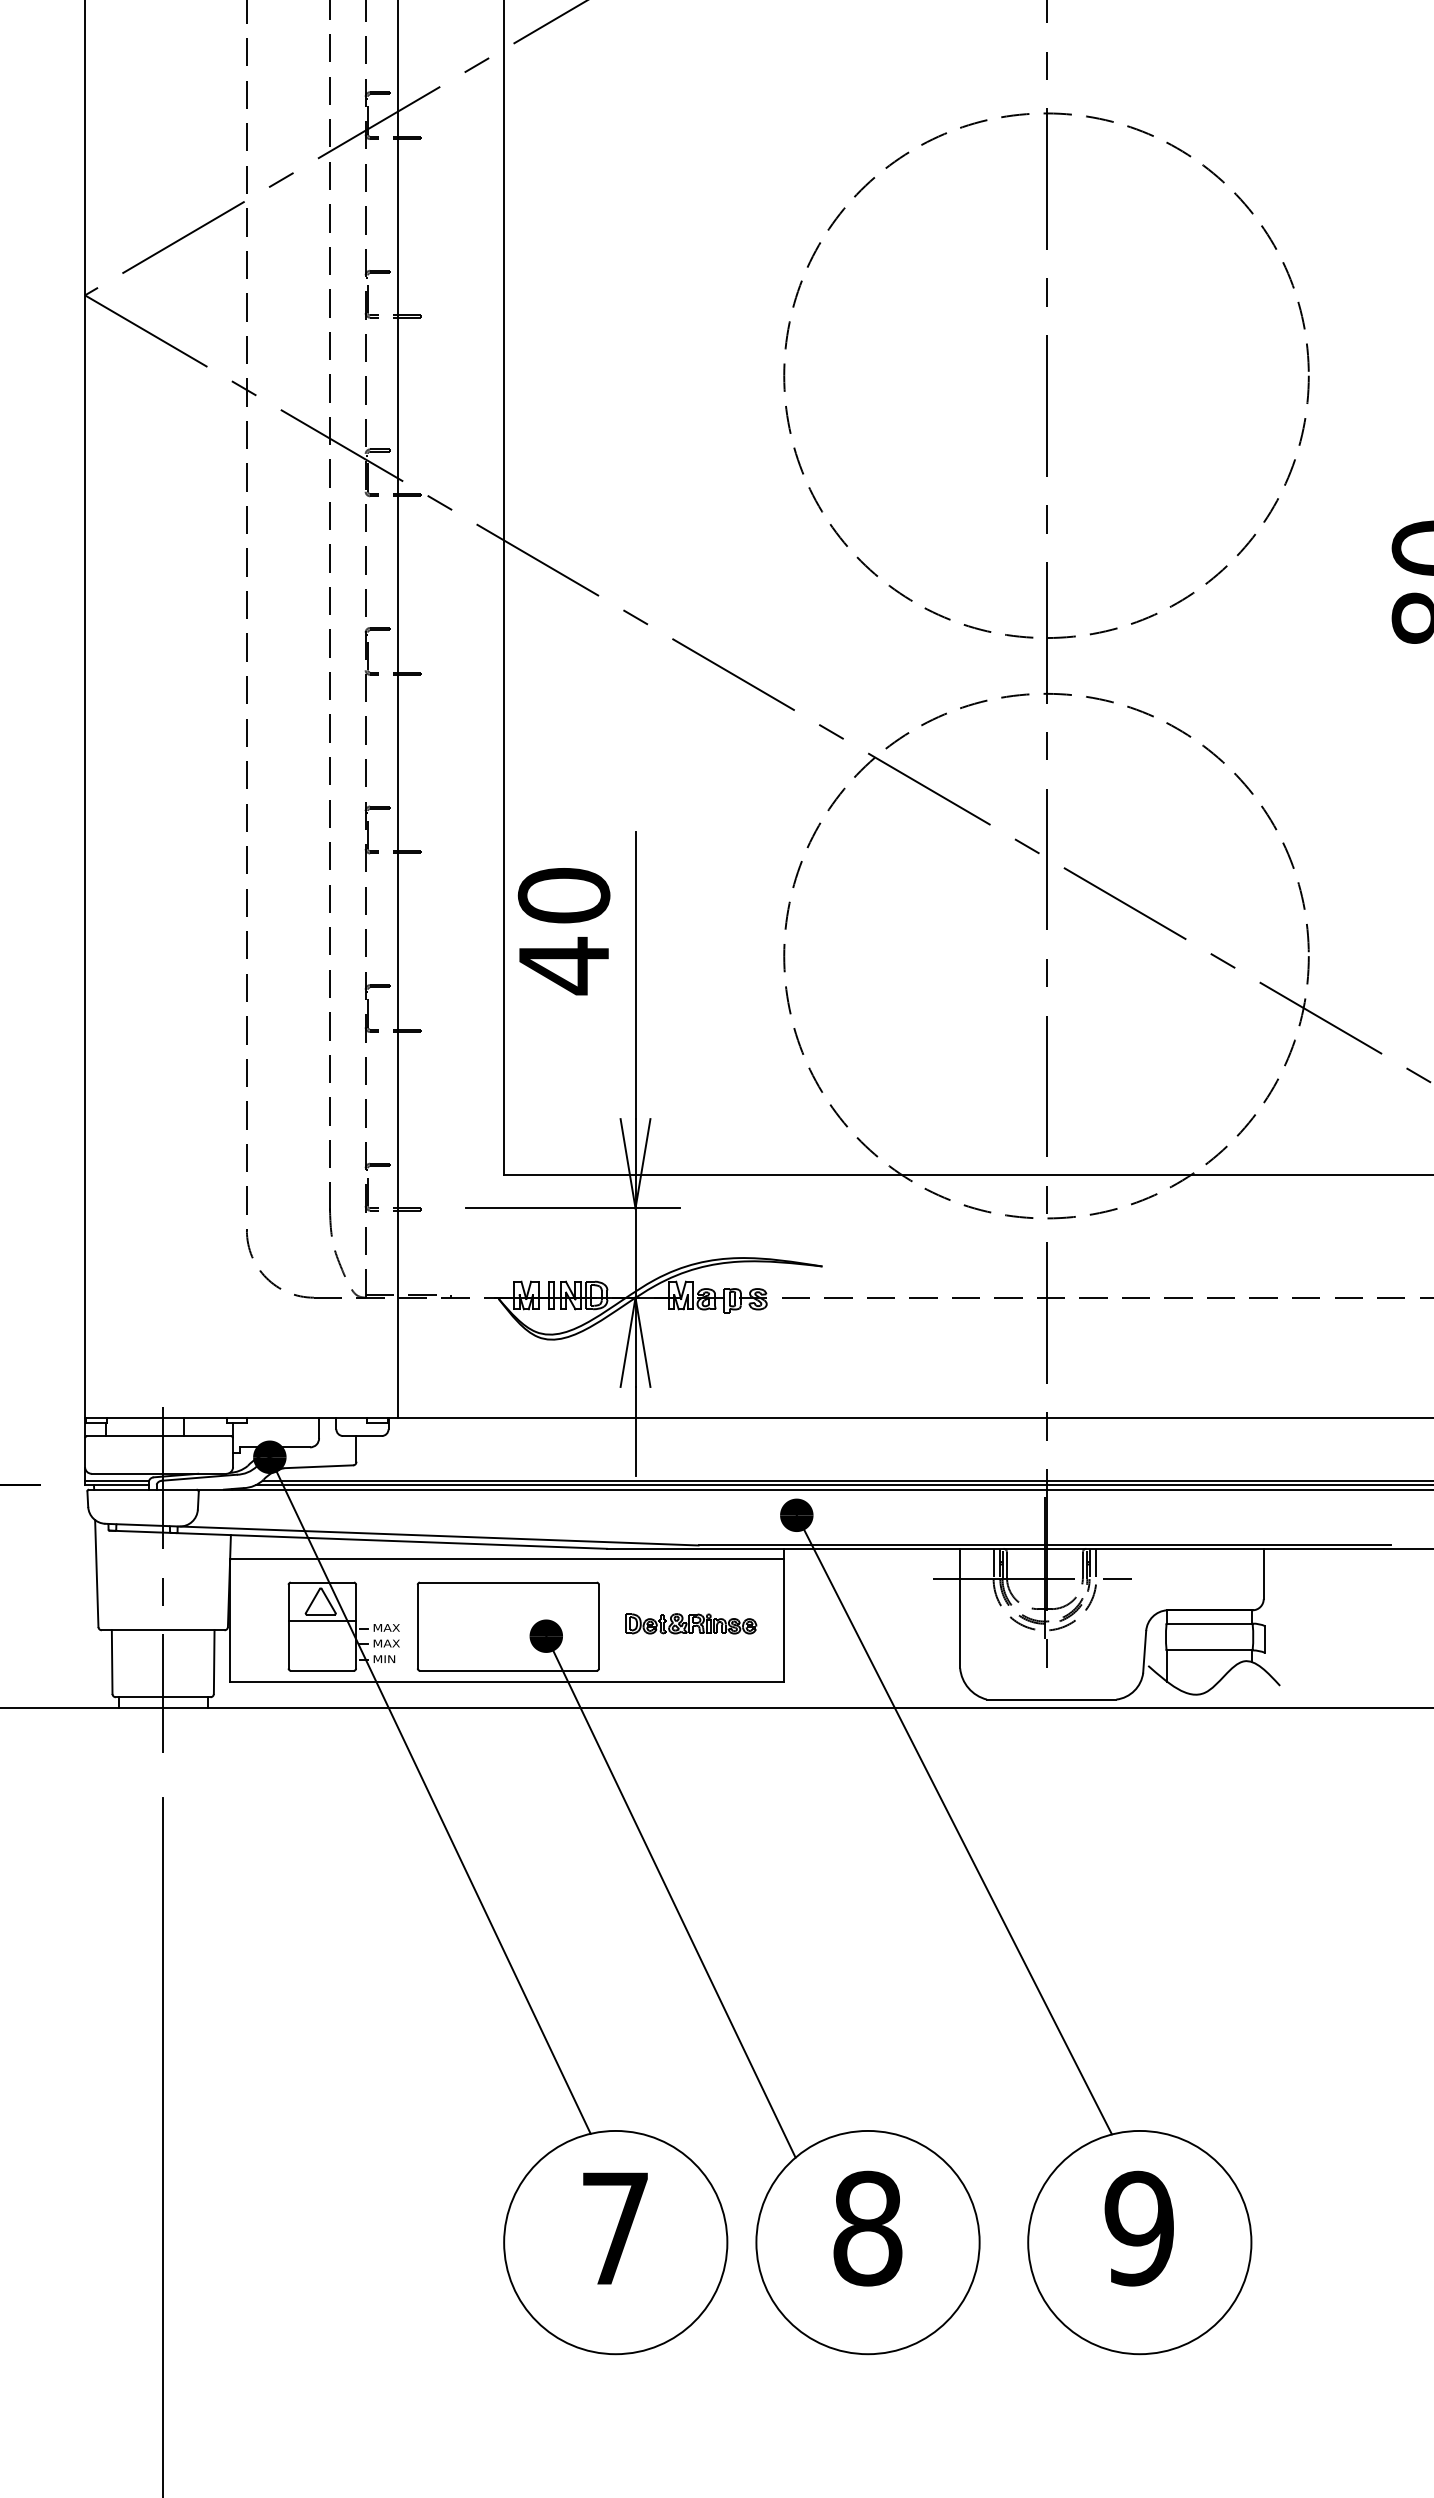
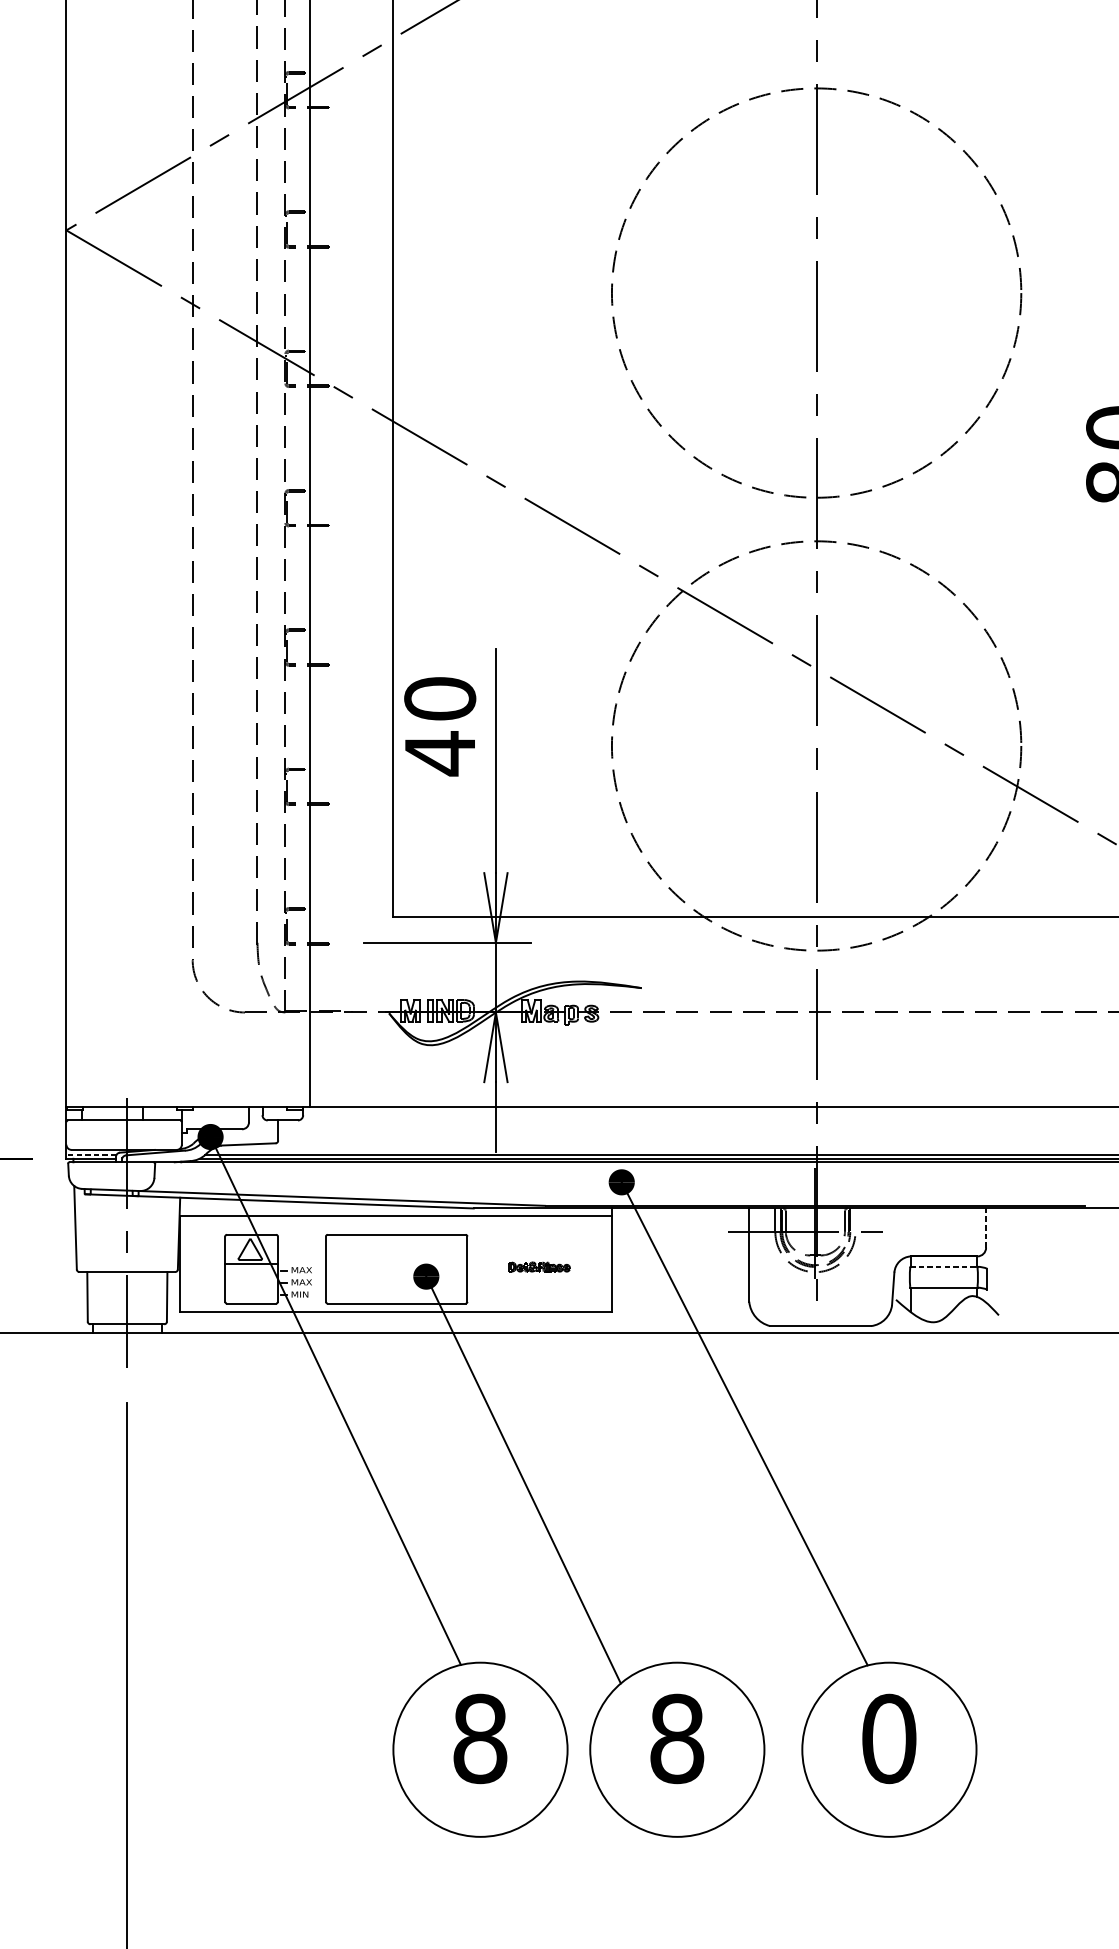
line: (116, 1480) -> (90, 1155), solid -> dashed
line: (1096, 1563) -> (855, 1219), removed
line: (1263, 1573) -> (985, 1227), solid -> dashed
part: (691, 1623) -> (539, 1266), size x0.6
line: (1210, 1623) -> (944, 1266), solid -> dashed
text: (615, 2228) -> (480, 1738), 7 -> 8
text: (1139, 2228) -> (889, 1738), 9 -> 0

